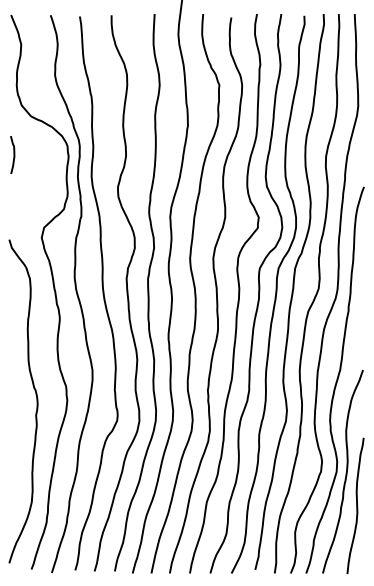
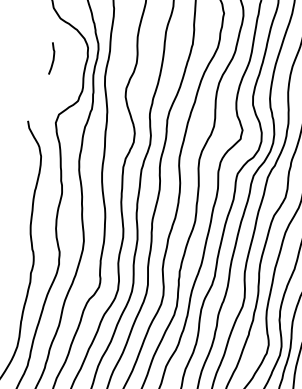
curve: (13, 154) -> (52, 58), moved

